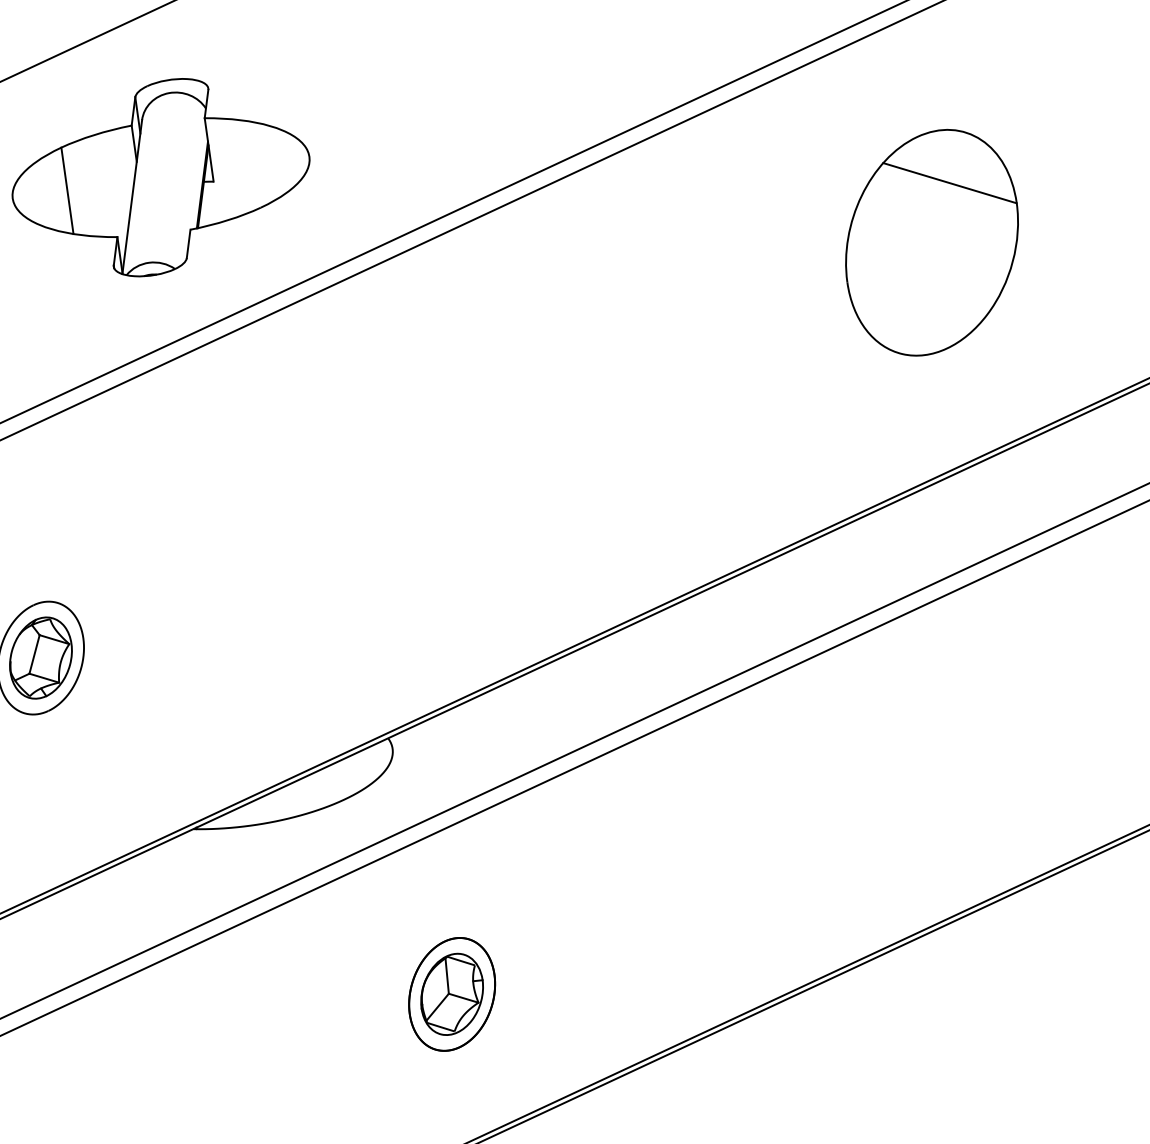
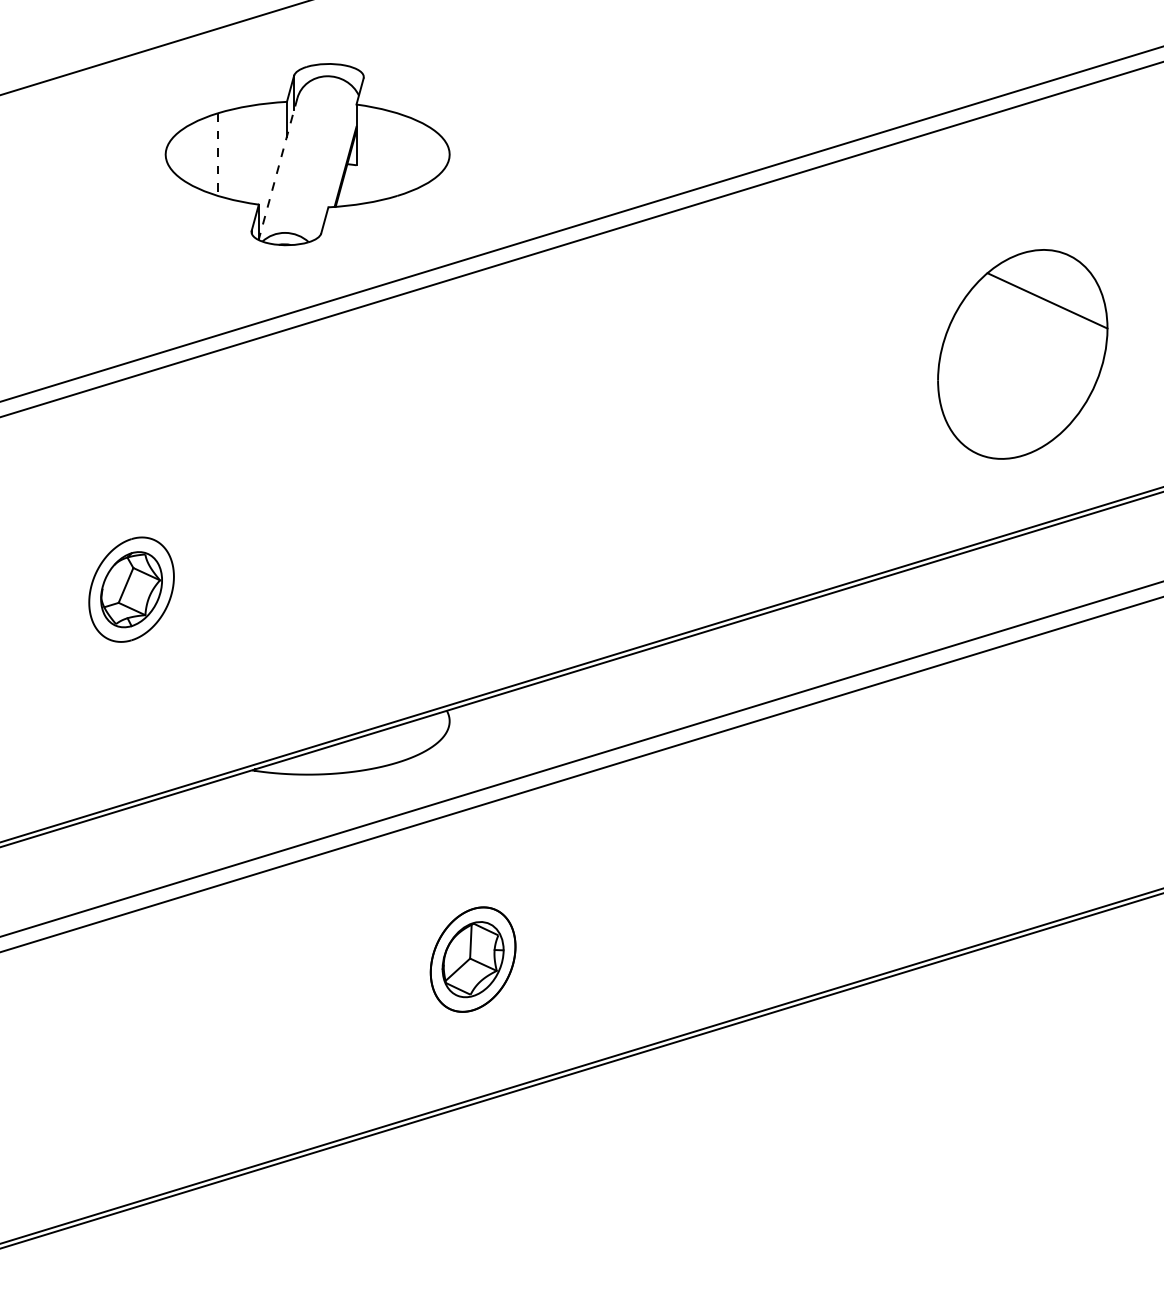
line: (68, 191) -> (218, 155), solid -> dashed
line: (132, 197) -> (278, 169), solid -> dashed
part: (931, 242) -> (1022, 354), moved

